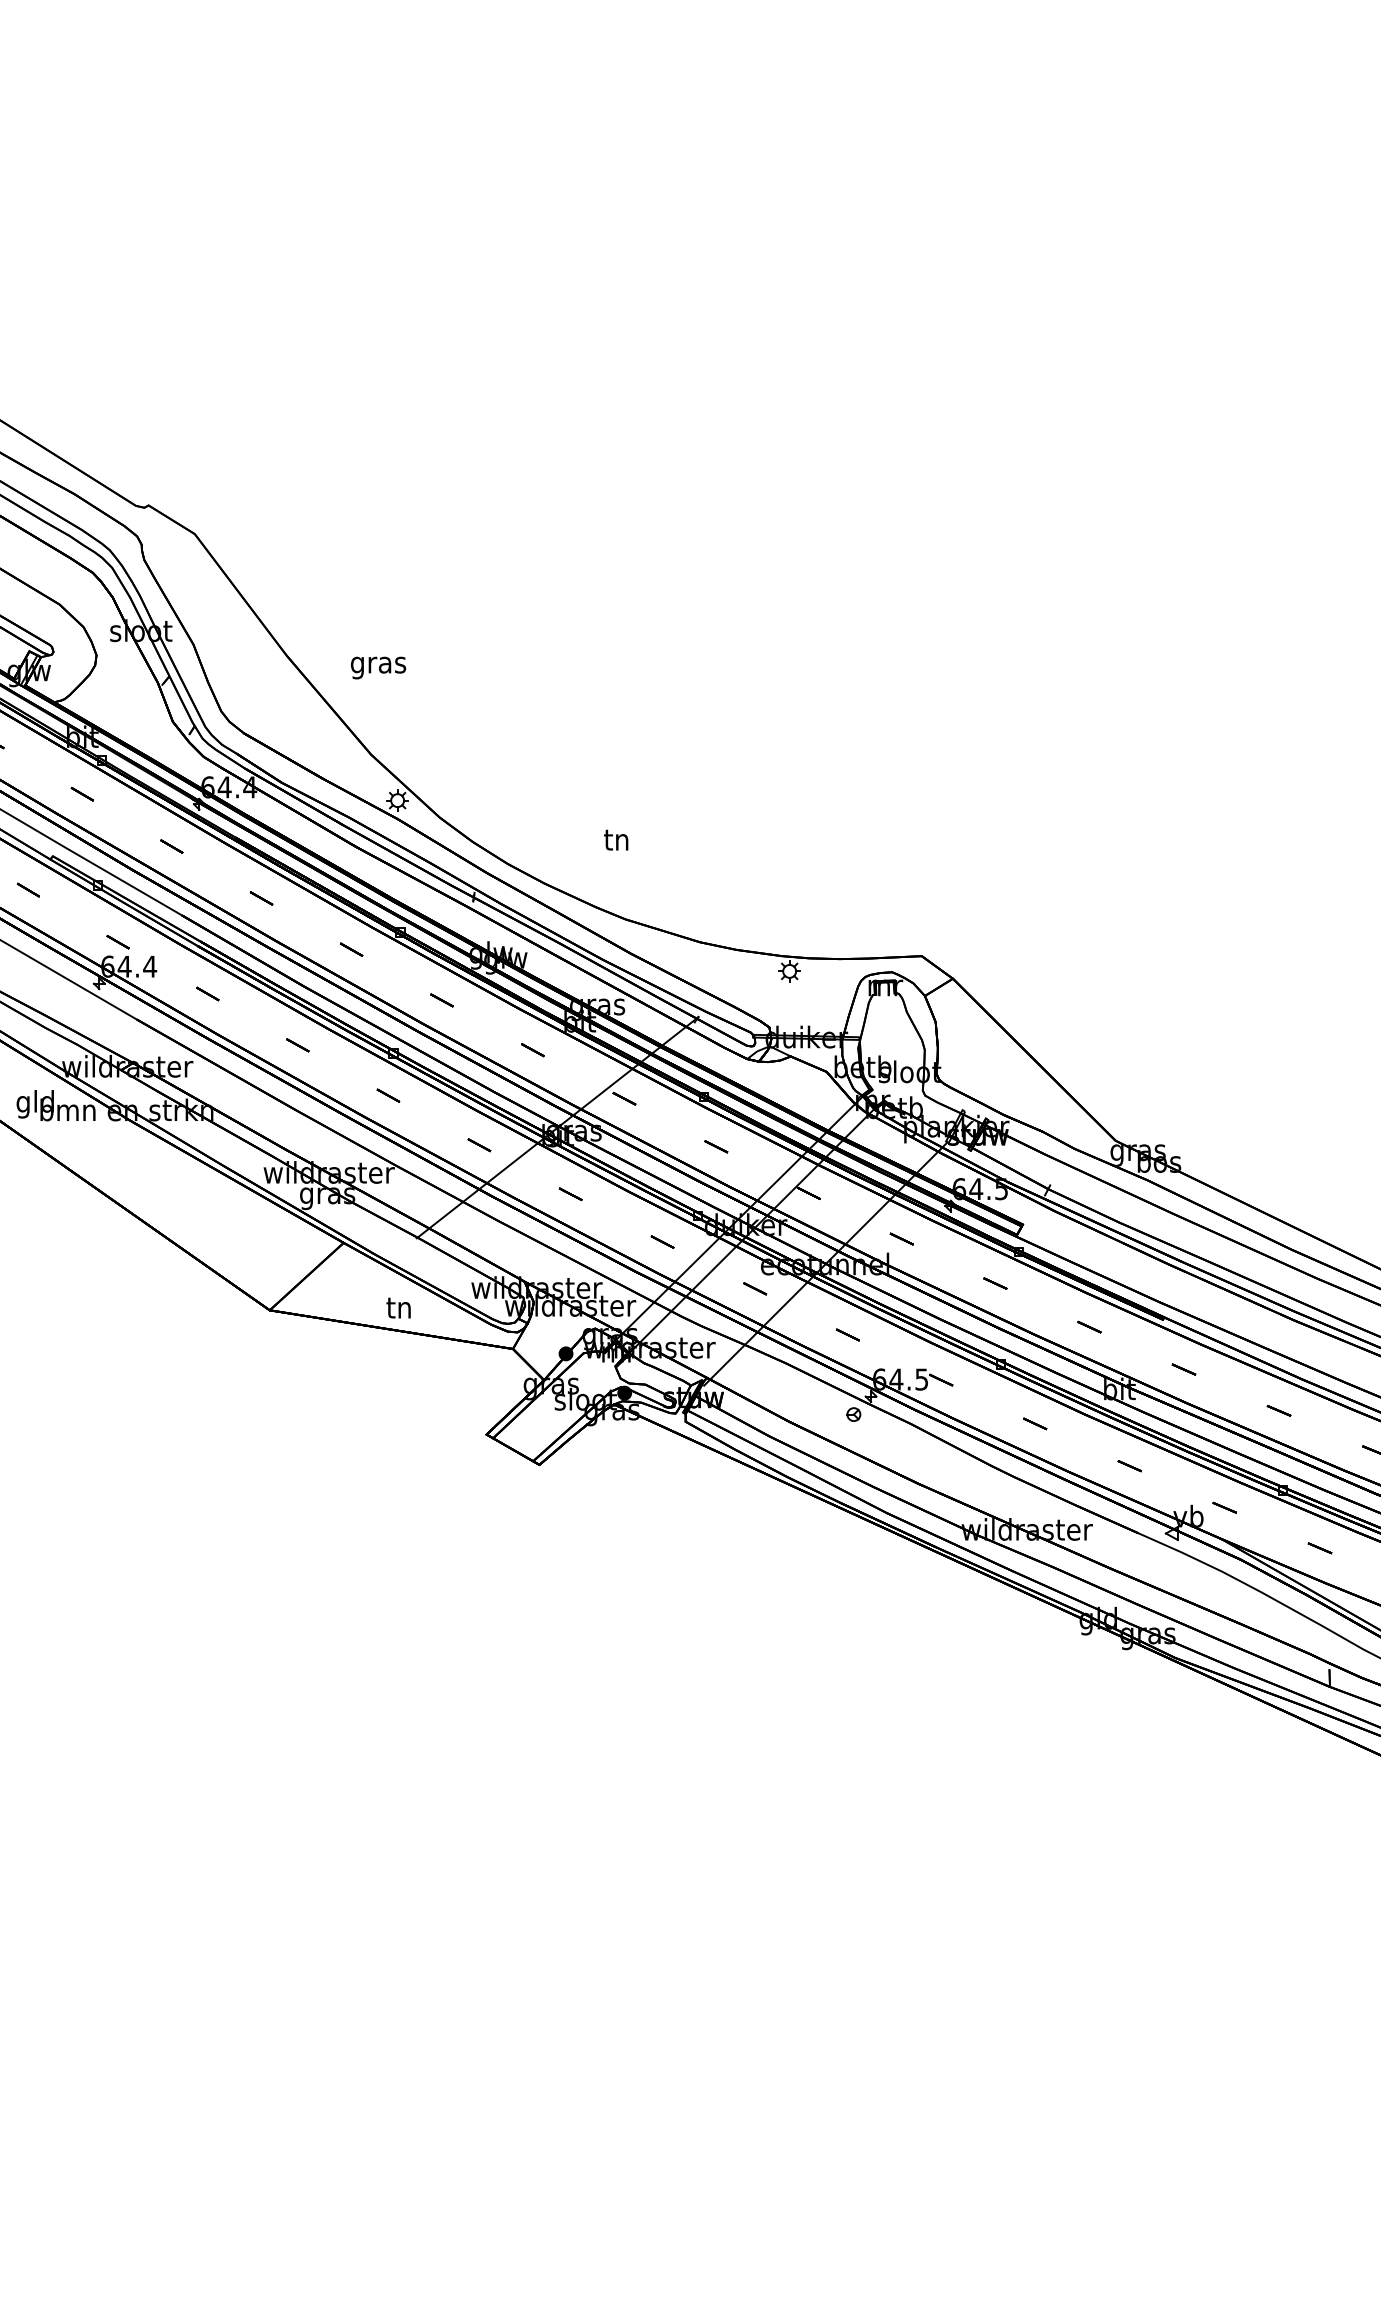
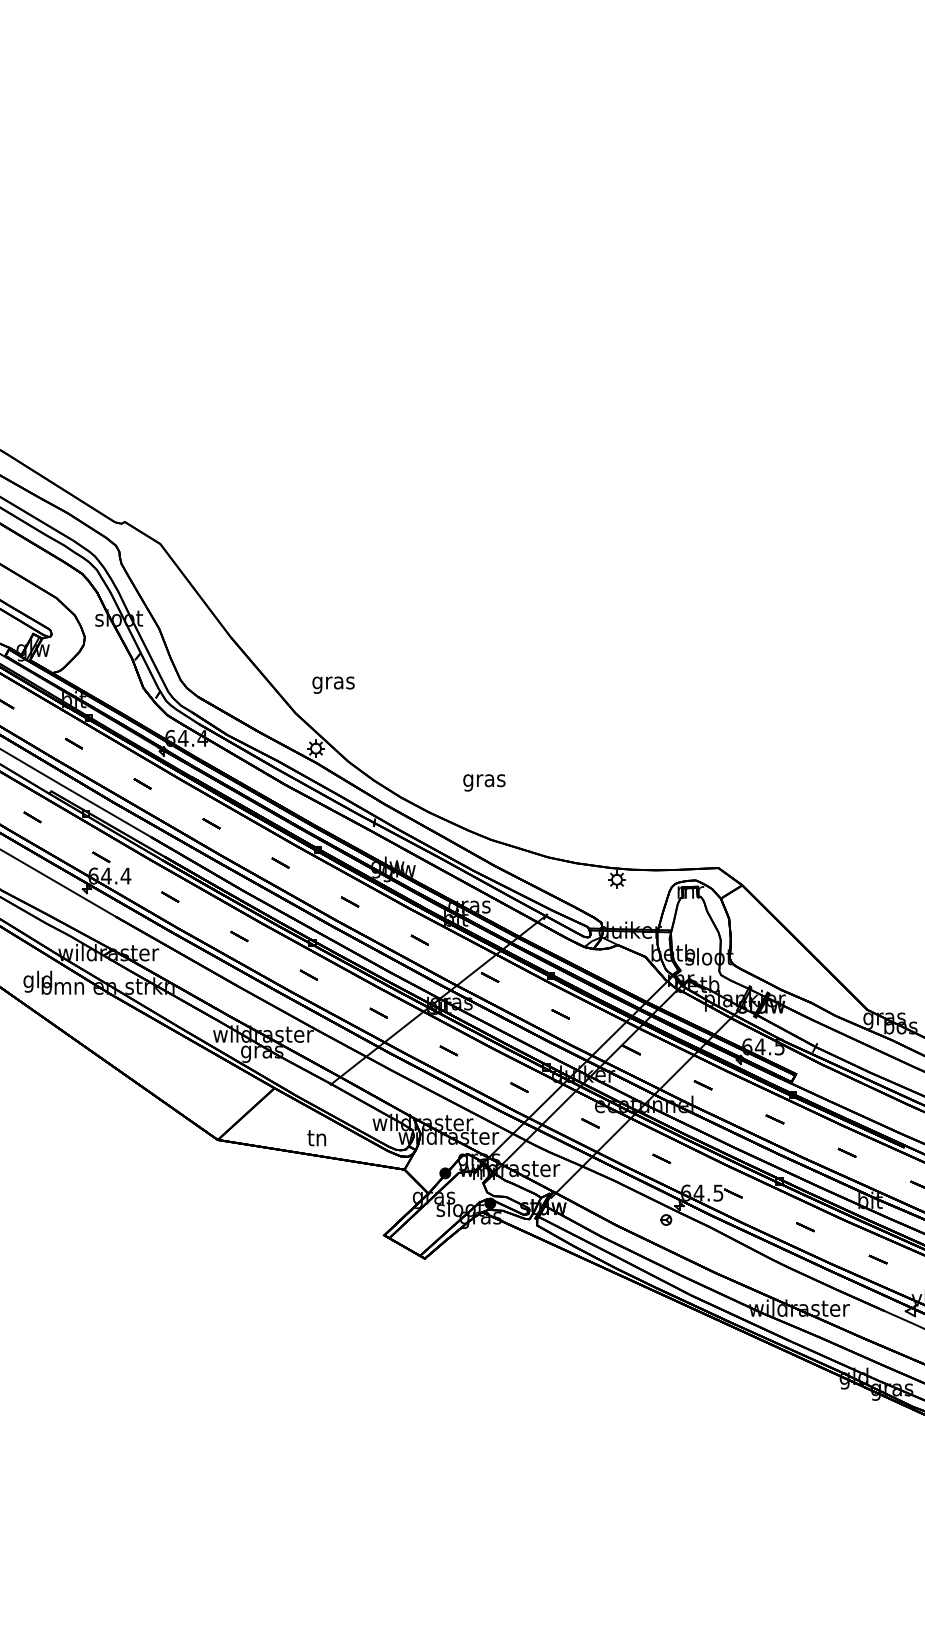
text: (378, 667) -> (333, 684), moved
text: (616, 842) -> (484, 780), tn -> gras

